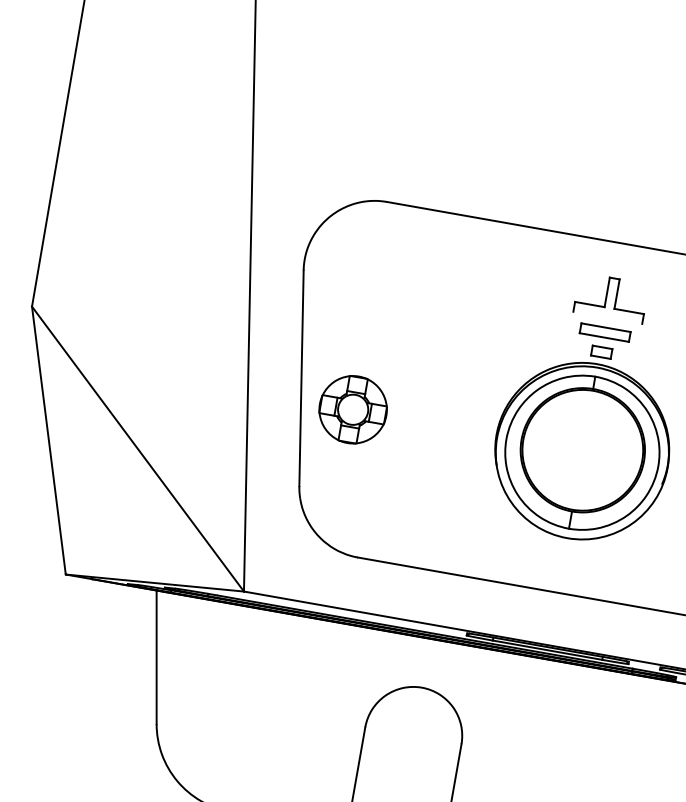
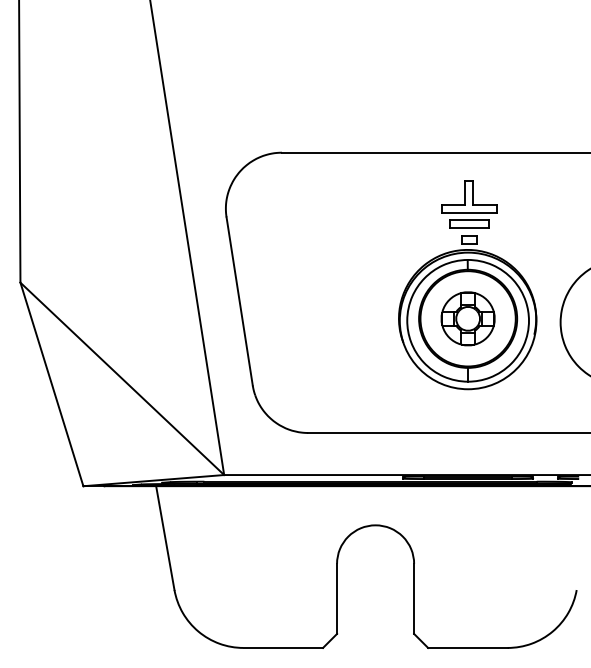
line: (606, 317) -> (468, 212), added
part: (352, 409) -> (467, 318), moved

